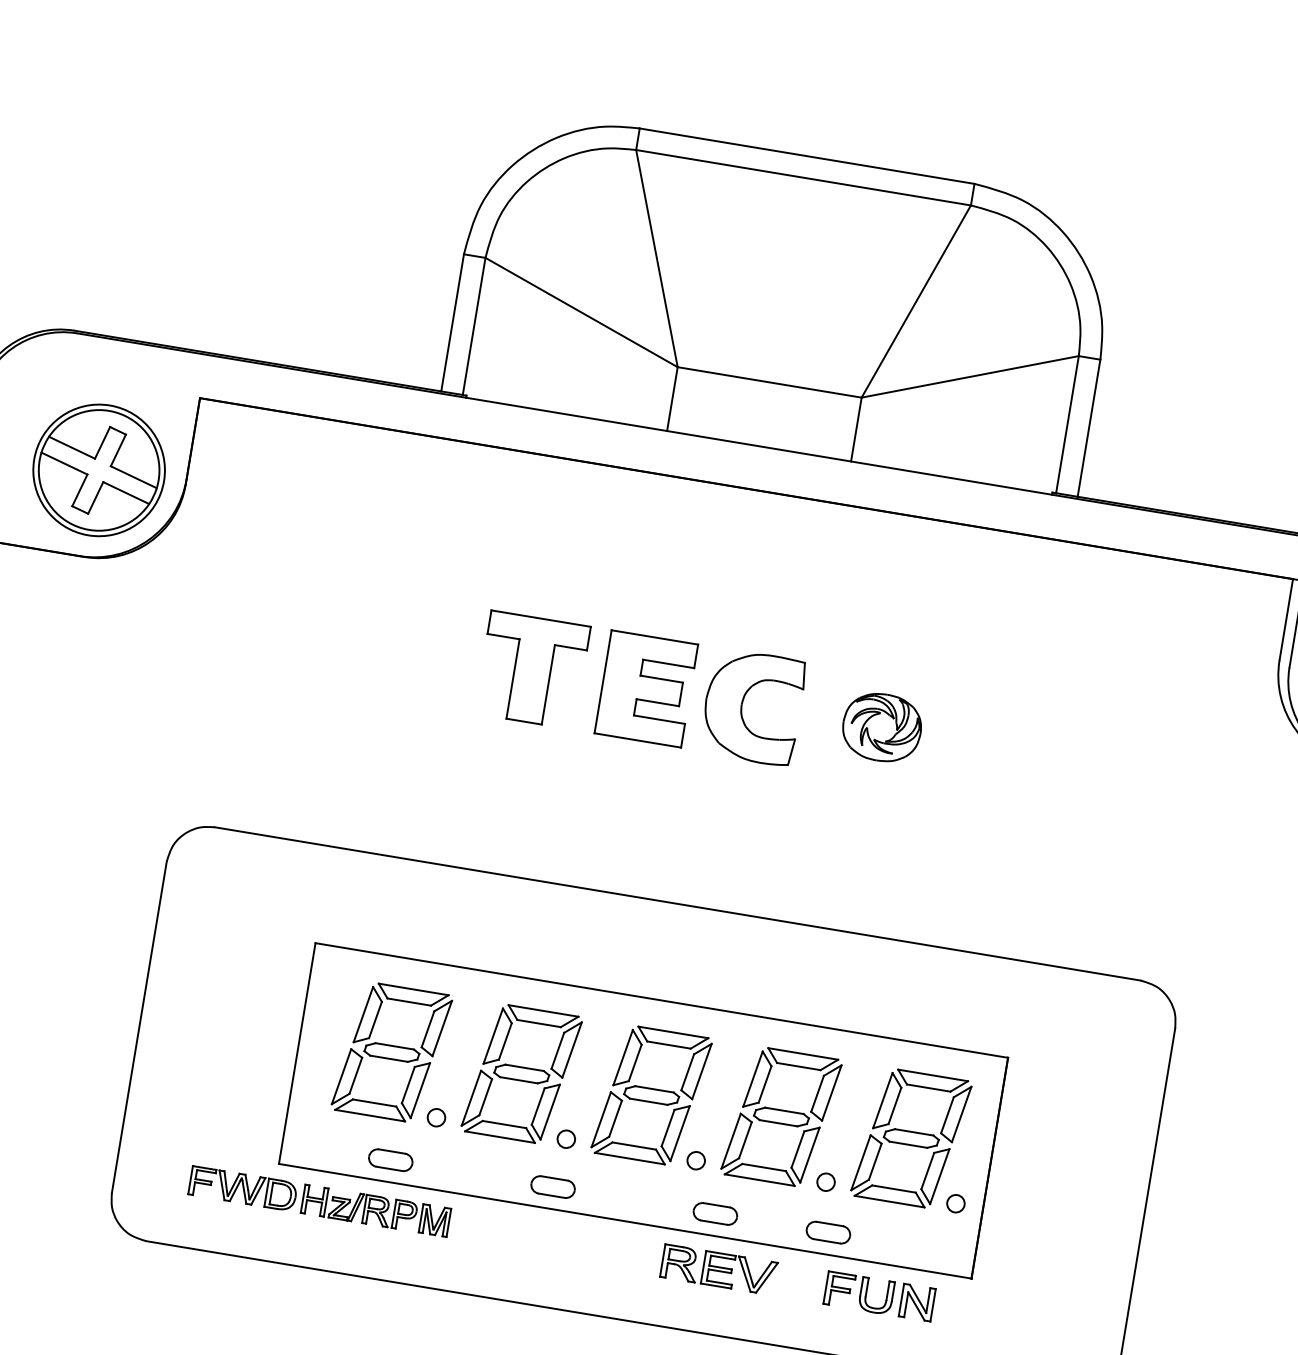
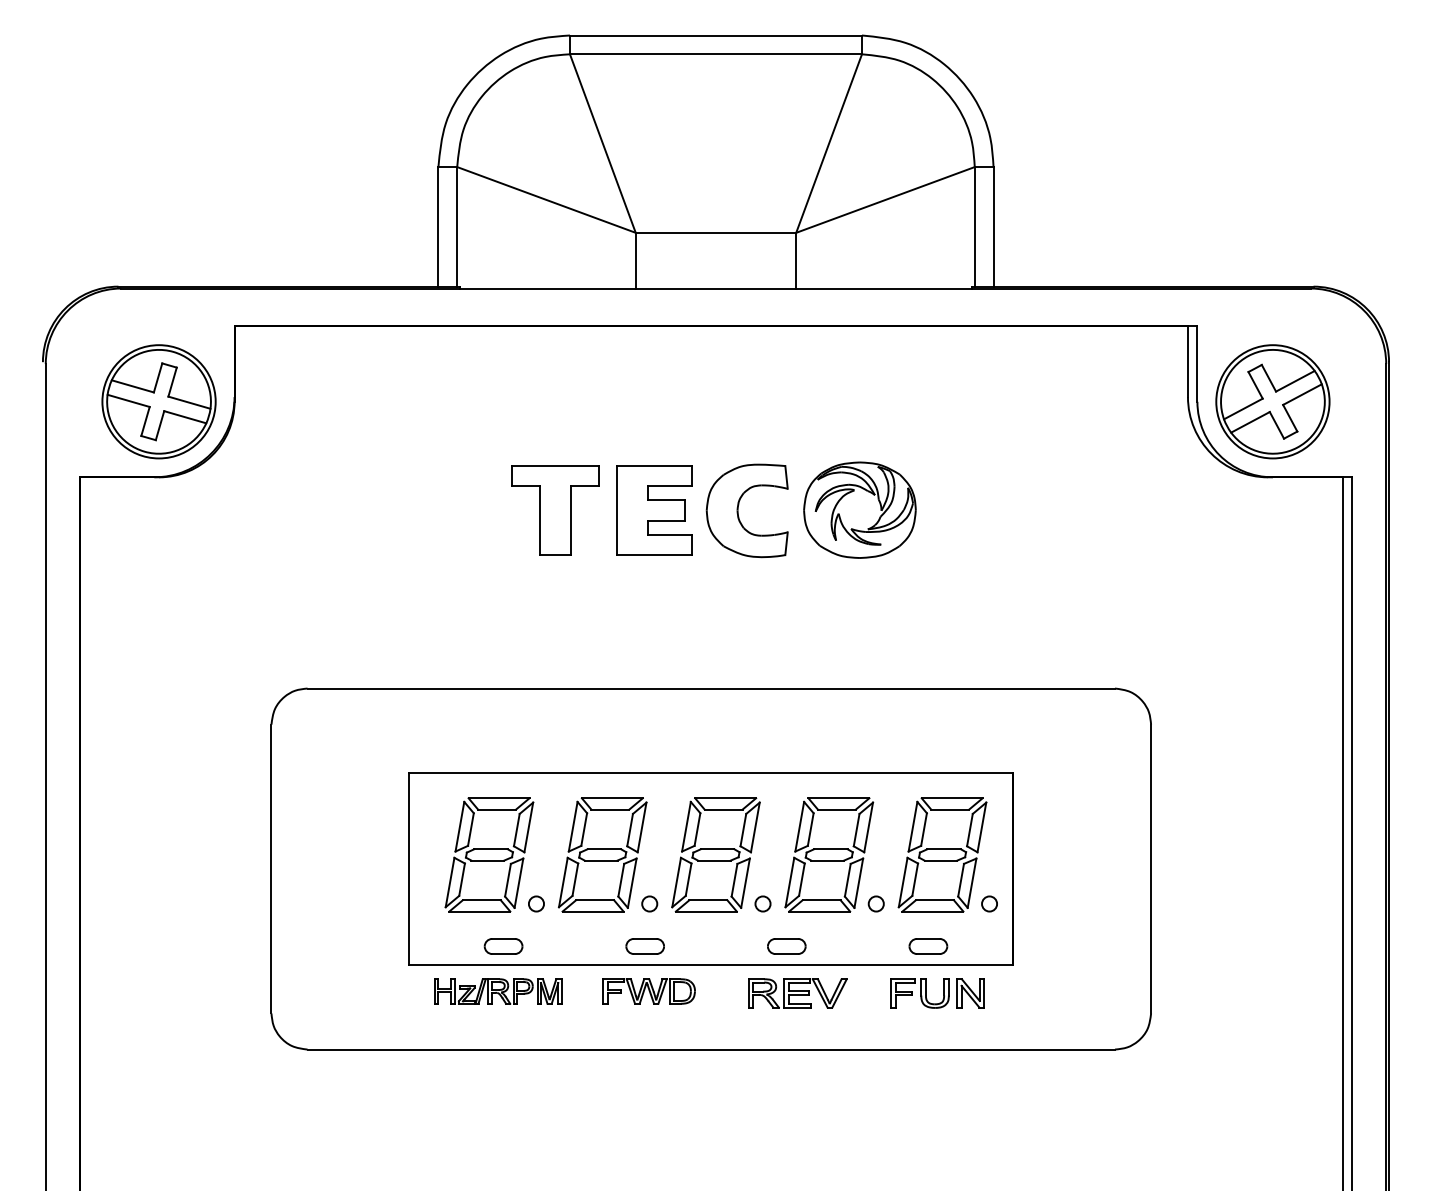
part: (881, 726) -> (859, 509), size x1.67
part: (242, 1188) -> (648, 991), moved
part: (828, 1232) -> (928, 946), moved

